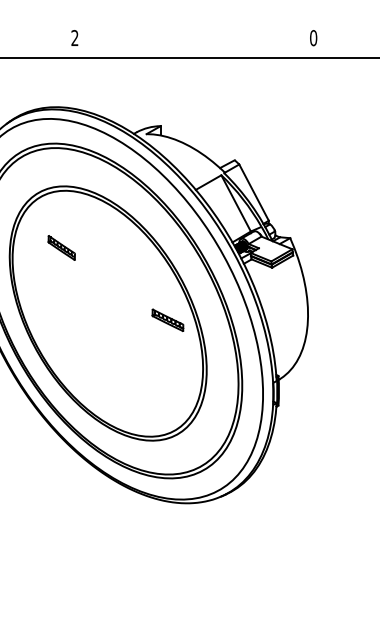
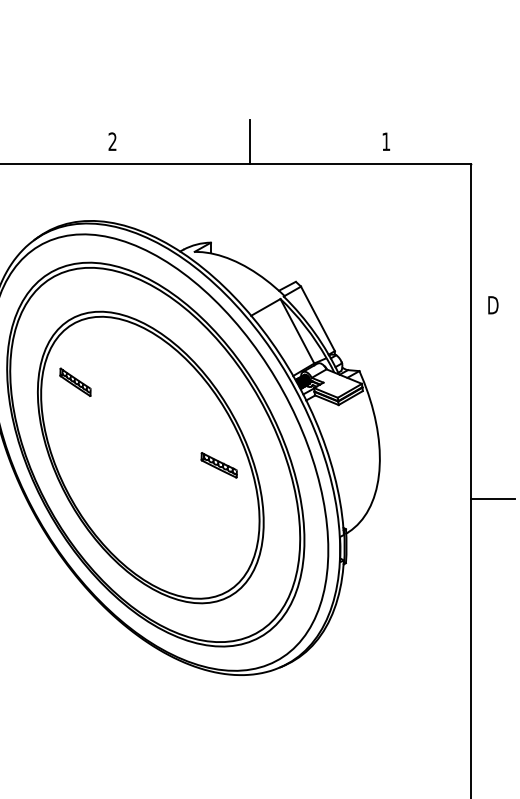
text: (313, 37) -> (386, 141), 0 -> 1
line: (194, 38) -> (249, 142), added
part: (61, 247) -> (75, 381), moved

